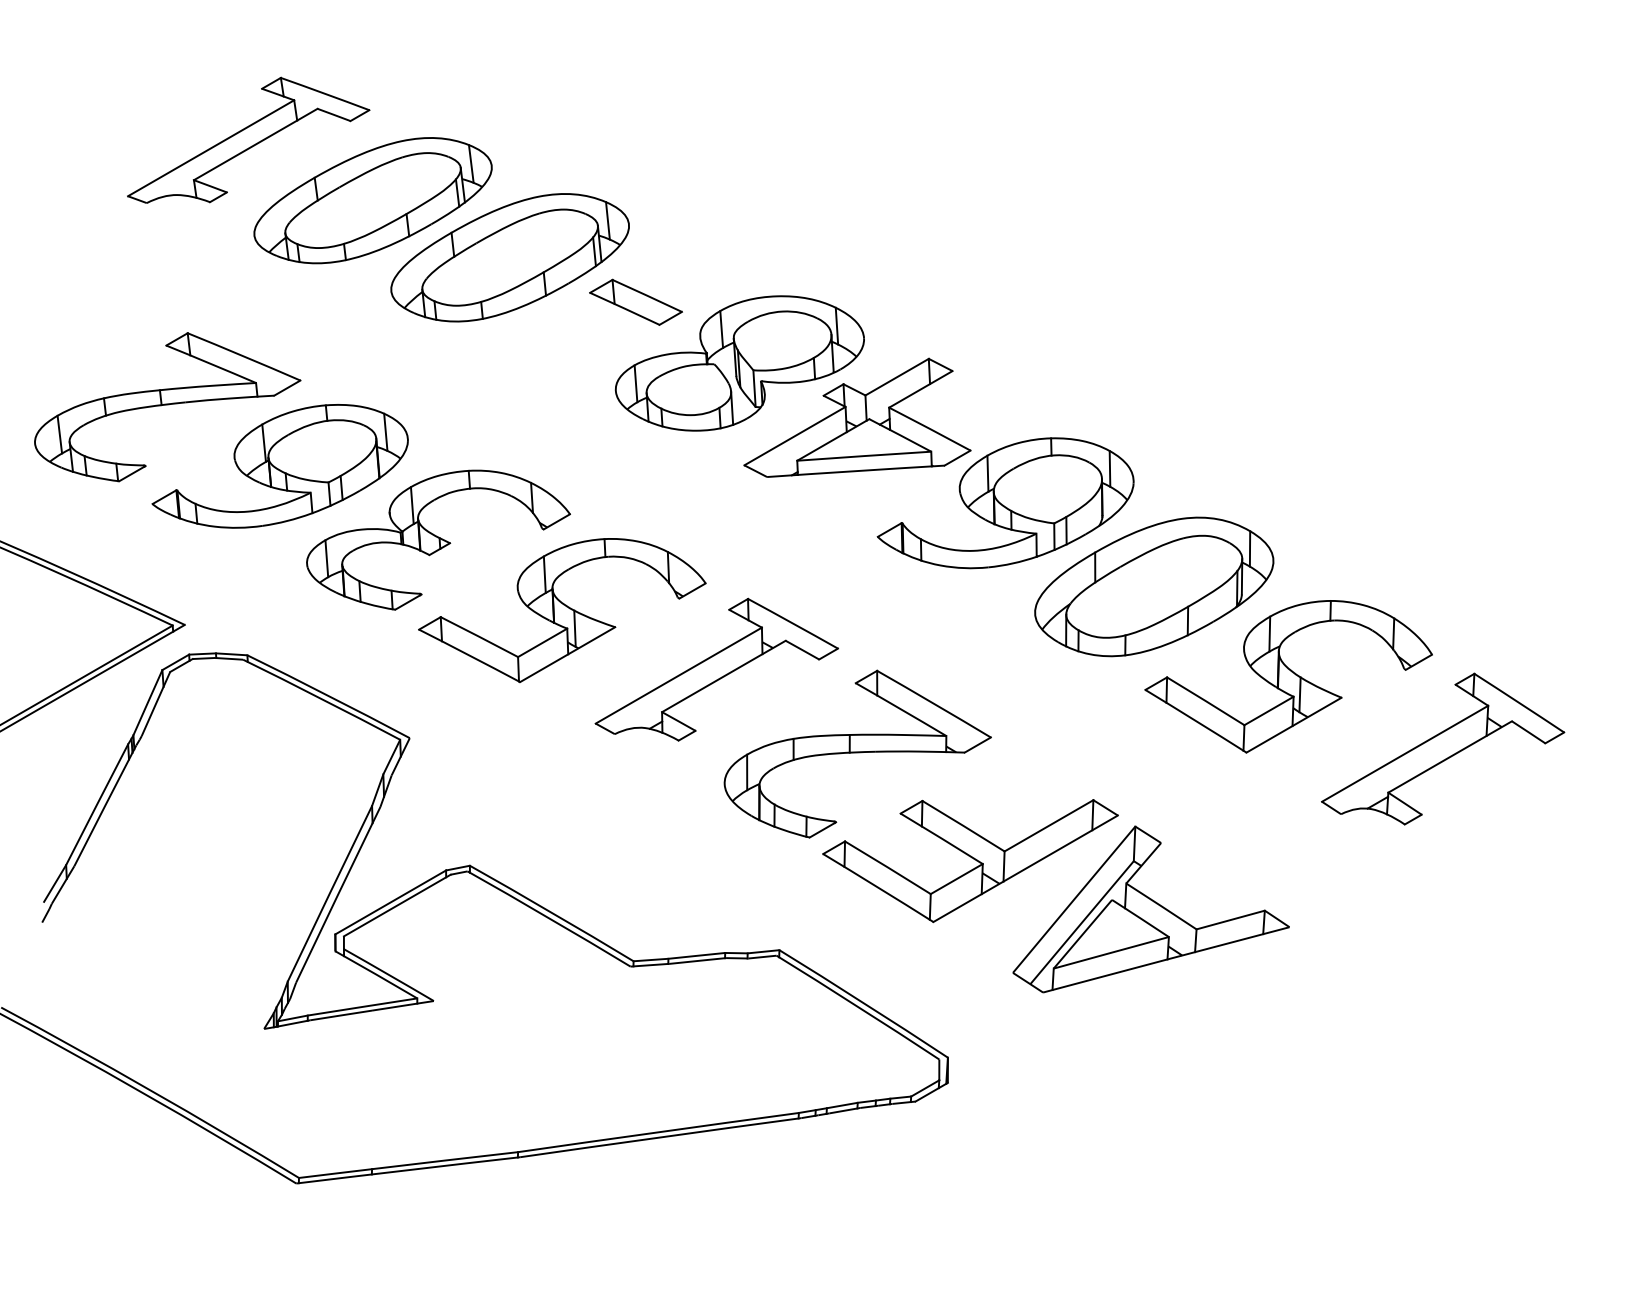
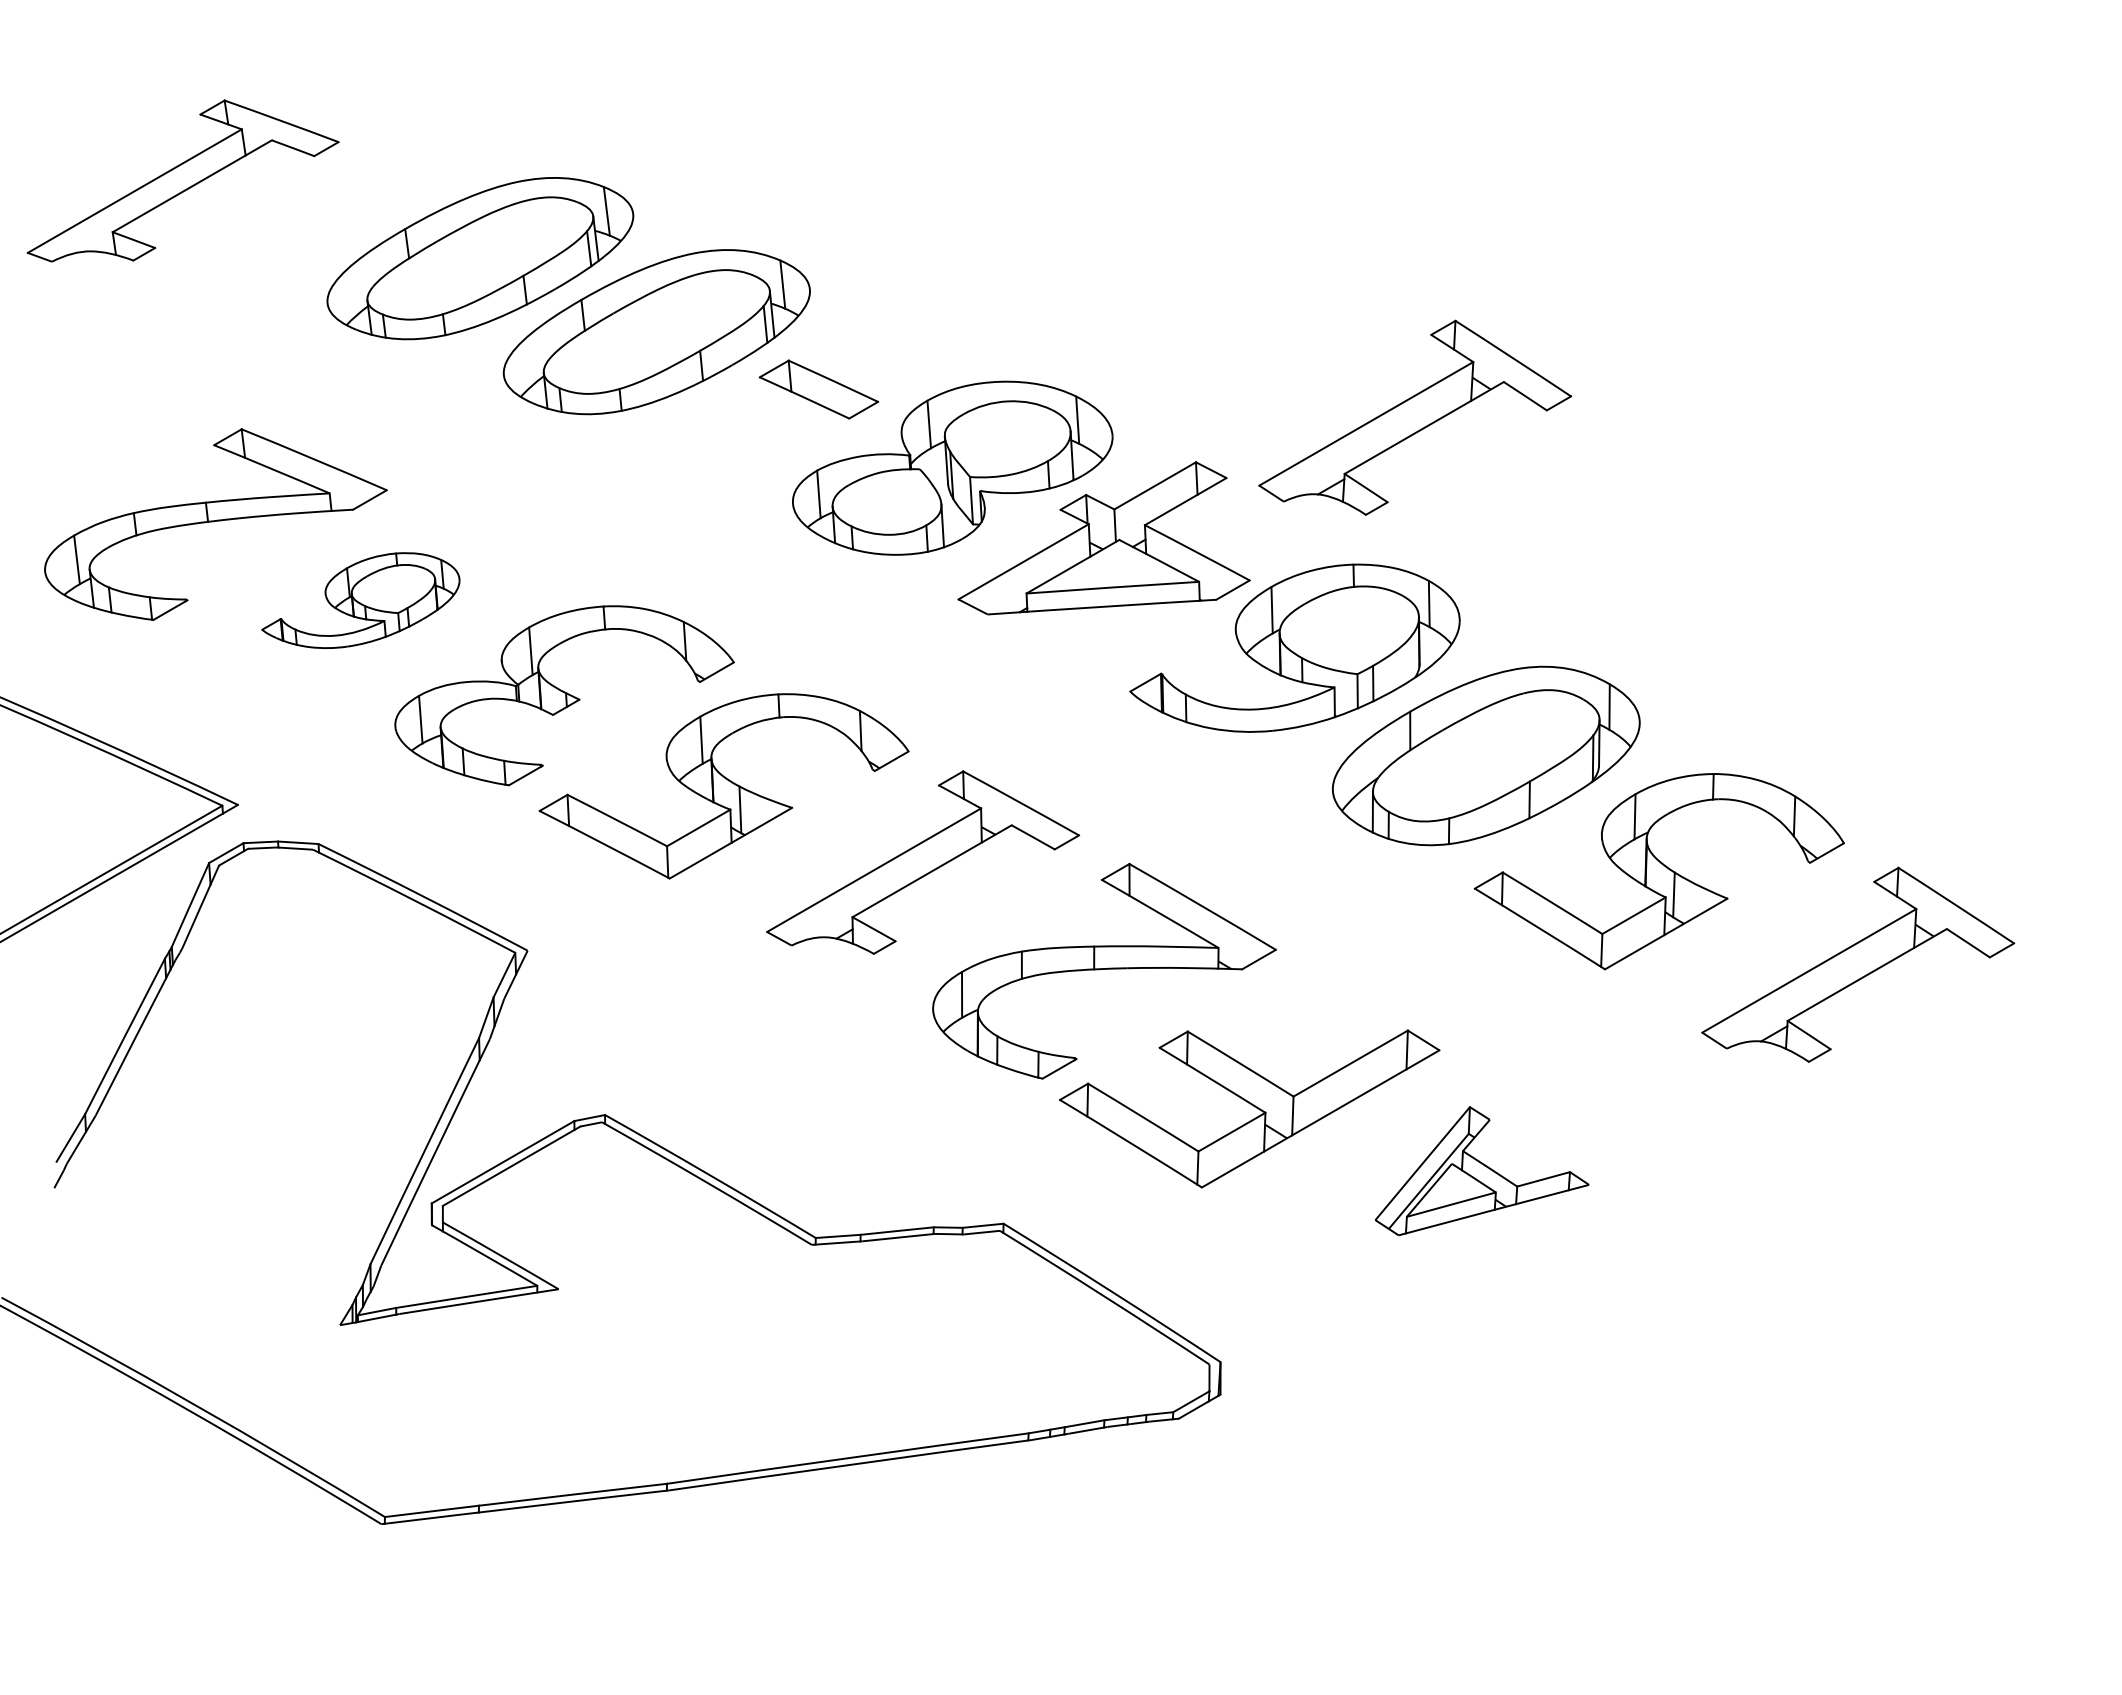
part: (248, 140) -> (182, 180), moved
part: (1099, 324) -> (1415, 417), added
part: (279, 466) -> (360, 600), size x0.6
part: (1150, 908) -> (1481, 1170), size x0.6

